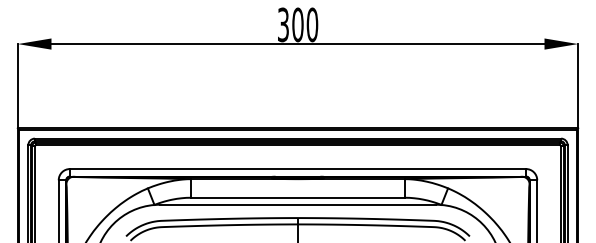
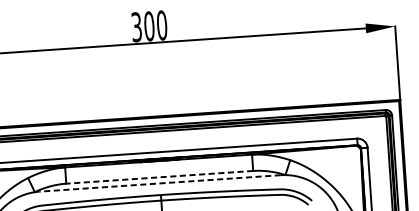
line: (297, 197) -> (159, 177), solid -> dashed
line: (297, 204) -> (159, 183), solid -> dashed

